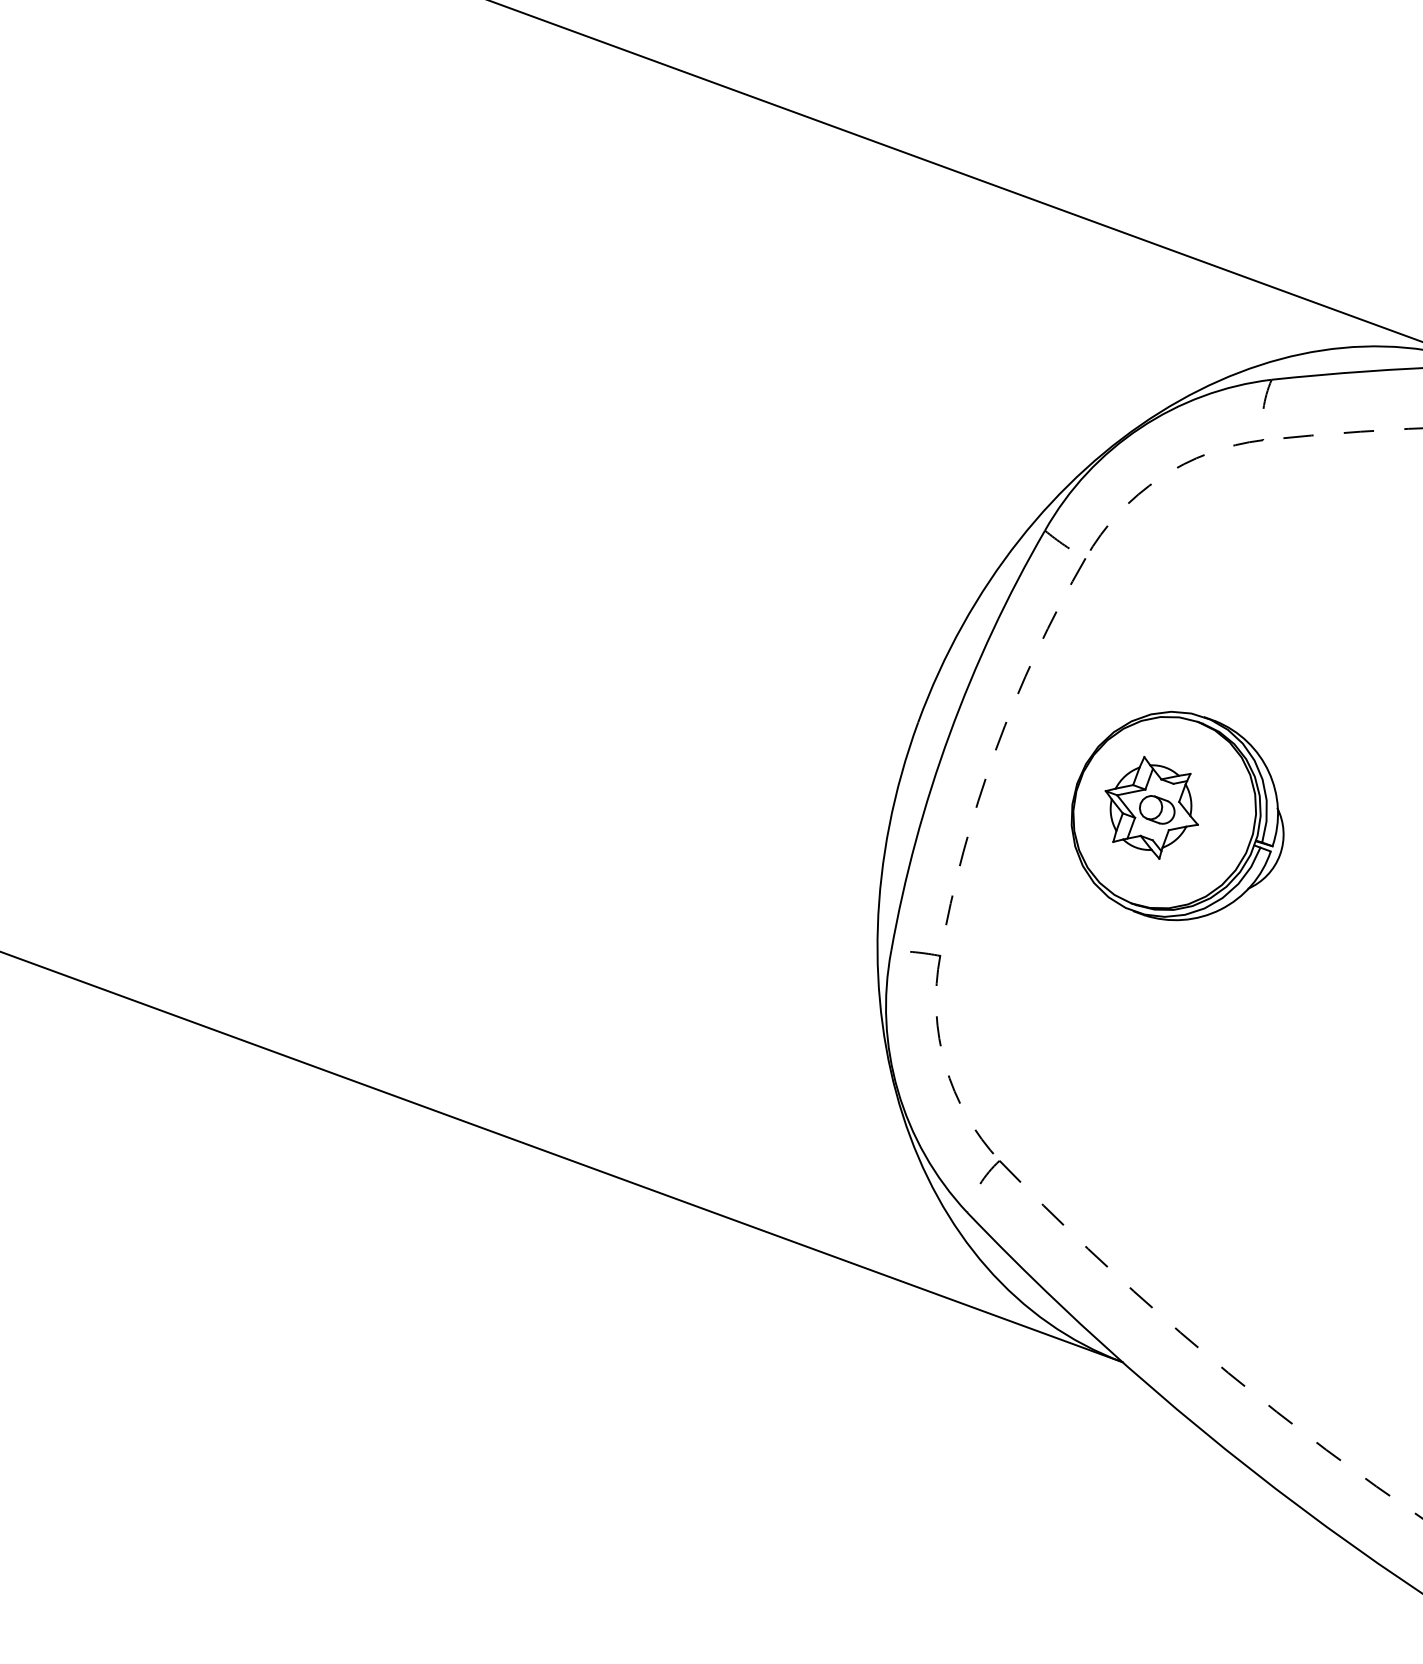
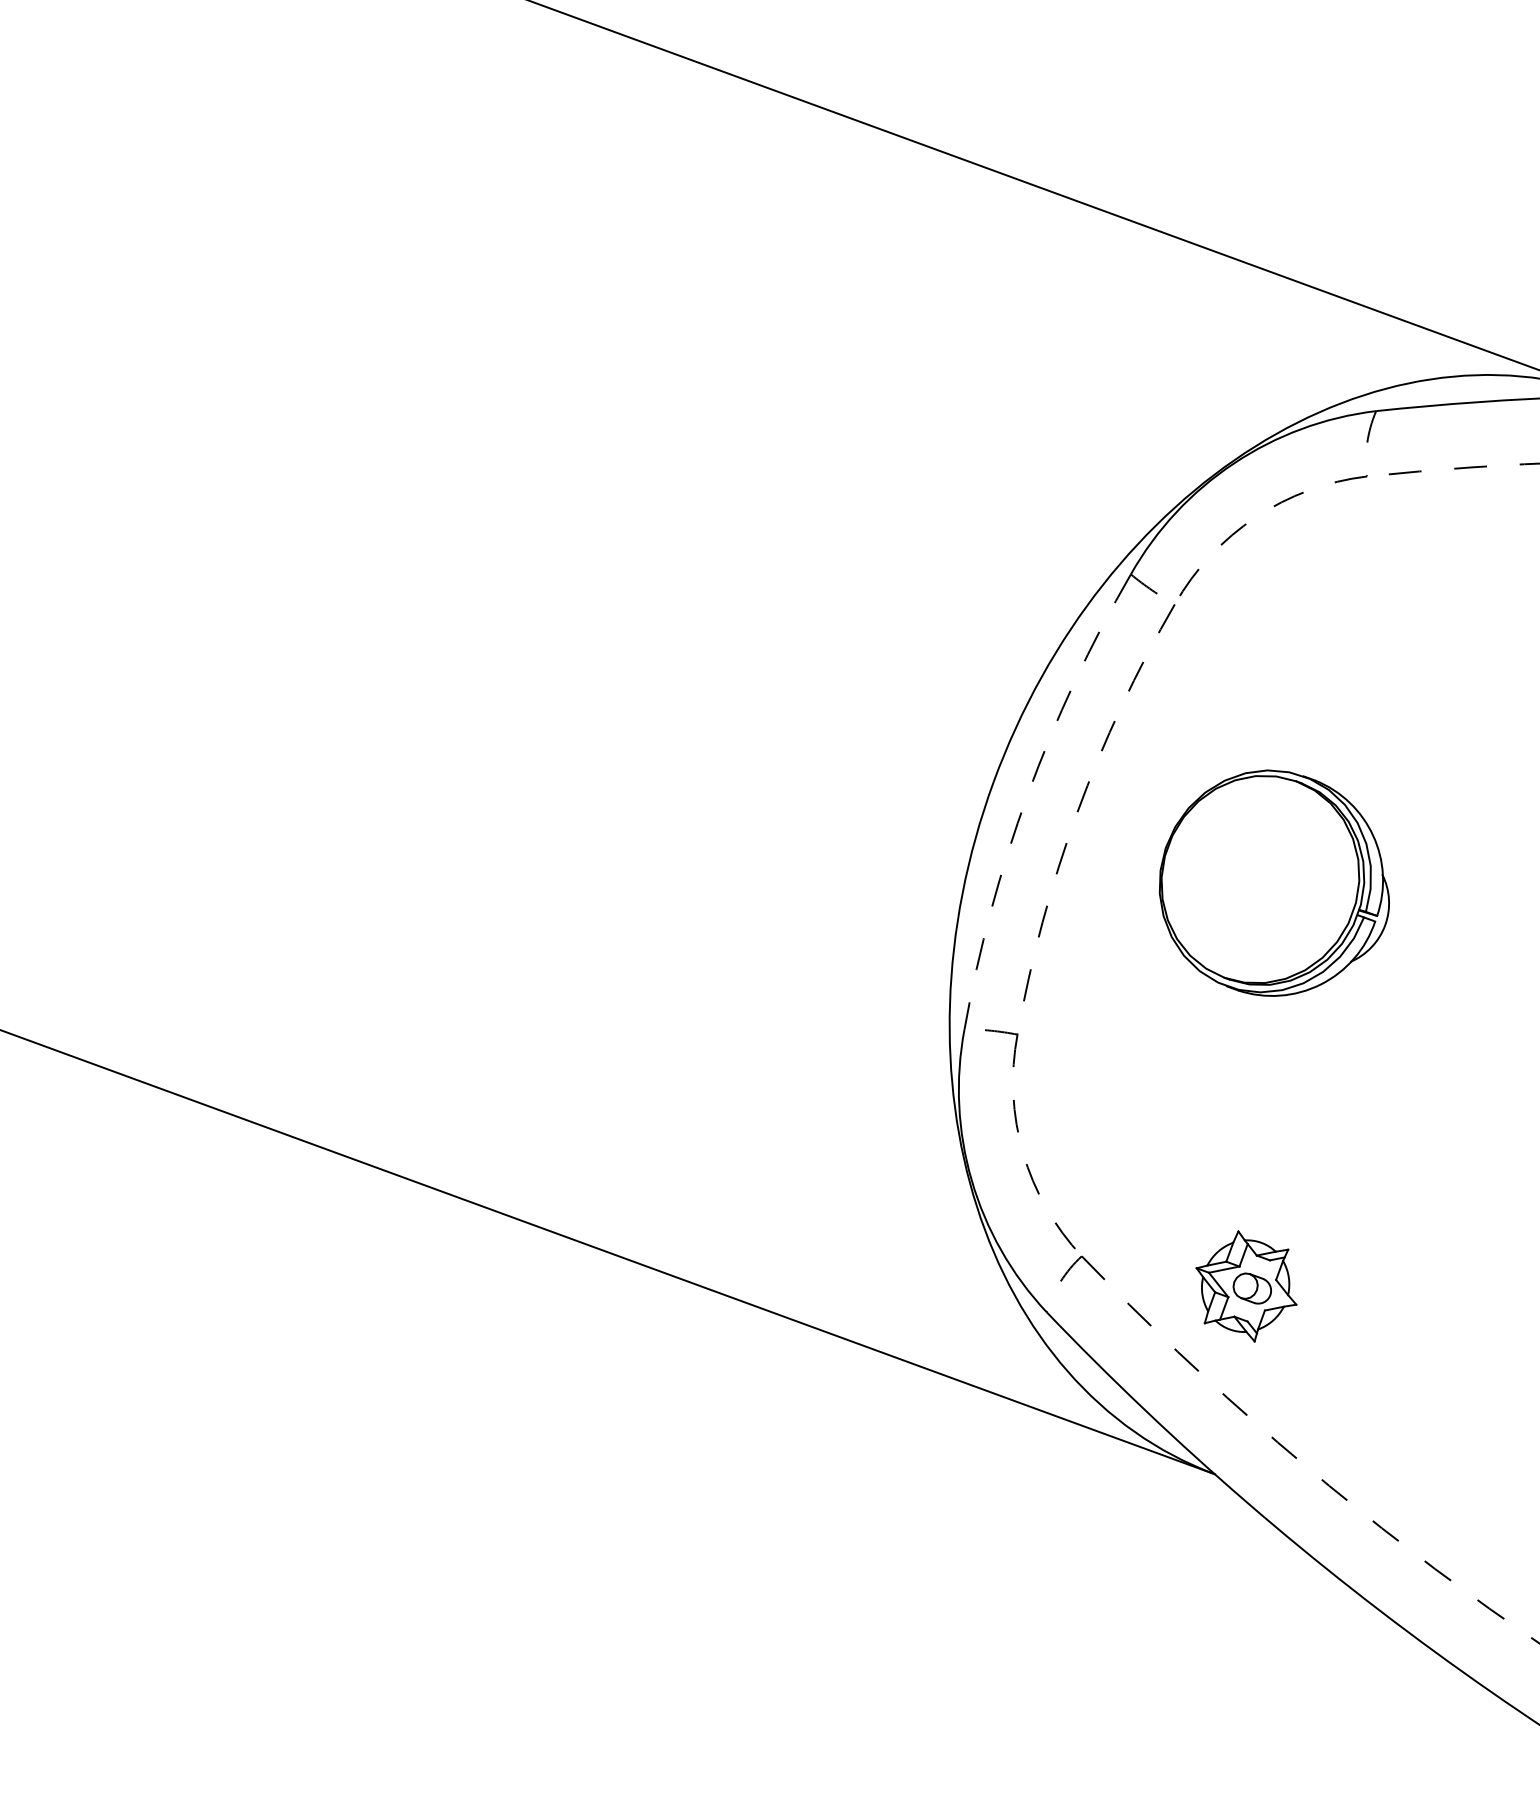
arc: (949, 734) -> (1027, 794), solid -> dashed
part: (1151, 807) -> (1246, 1286), moved

